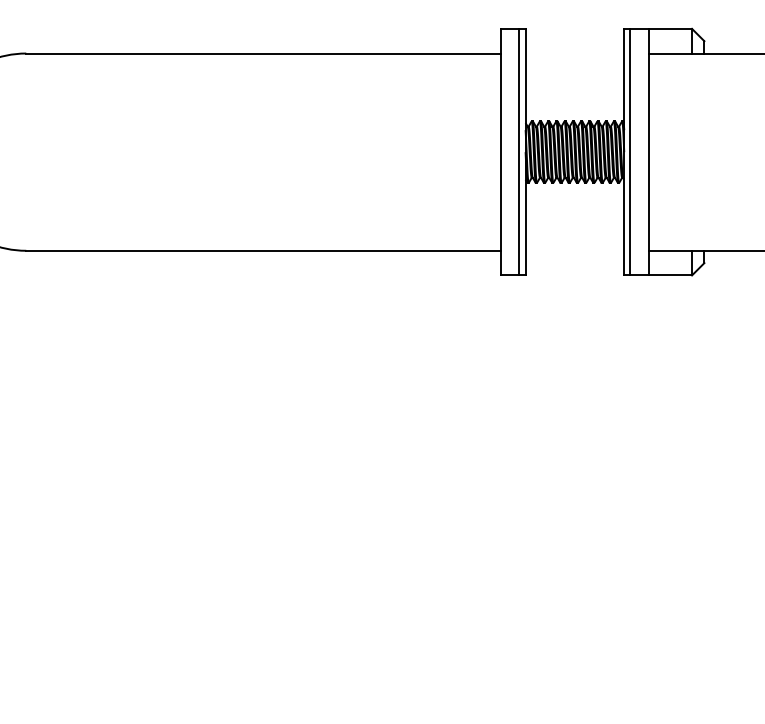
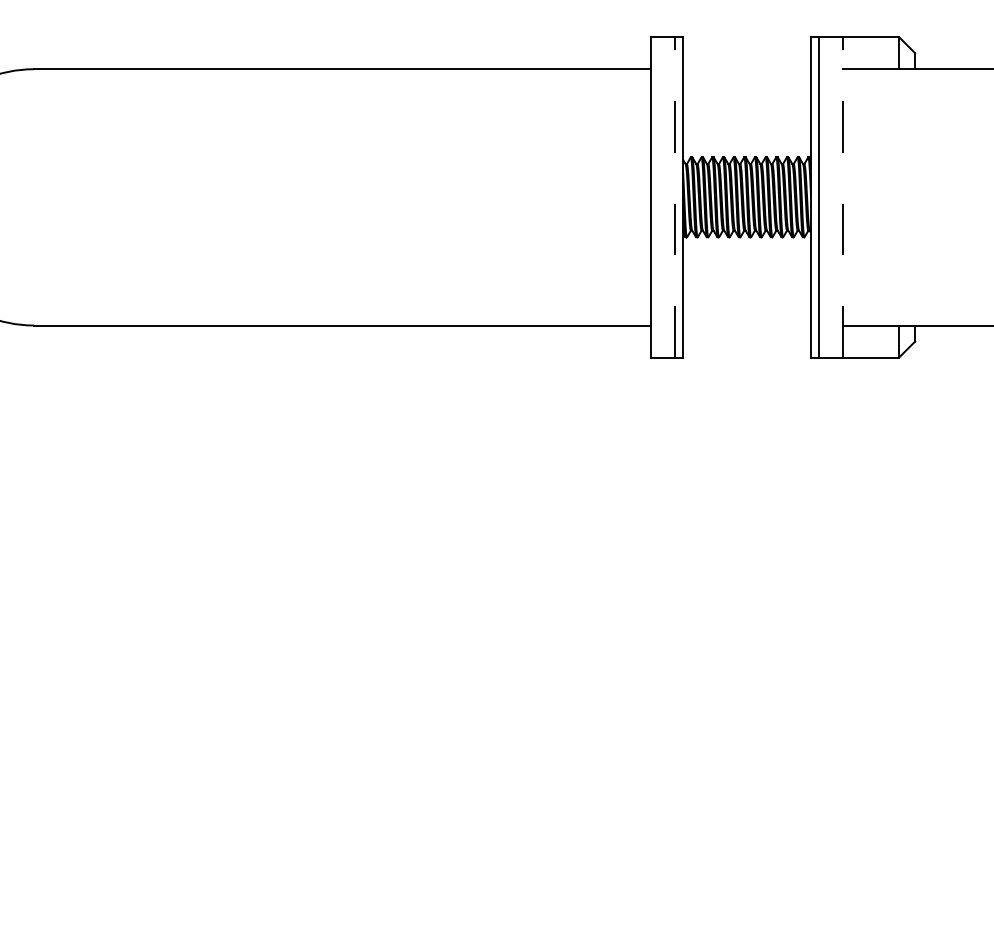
line: (519, 151) -> (674, 196), solid -> dashed
line: (649, 151) -> (843, 196), solid -> dashed

